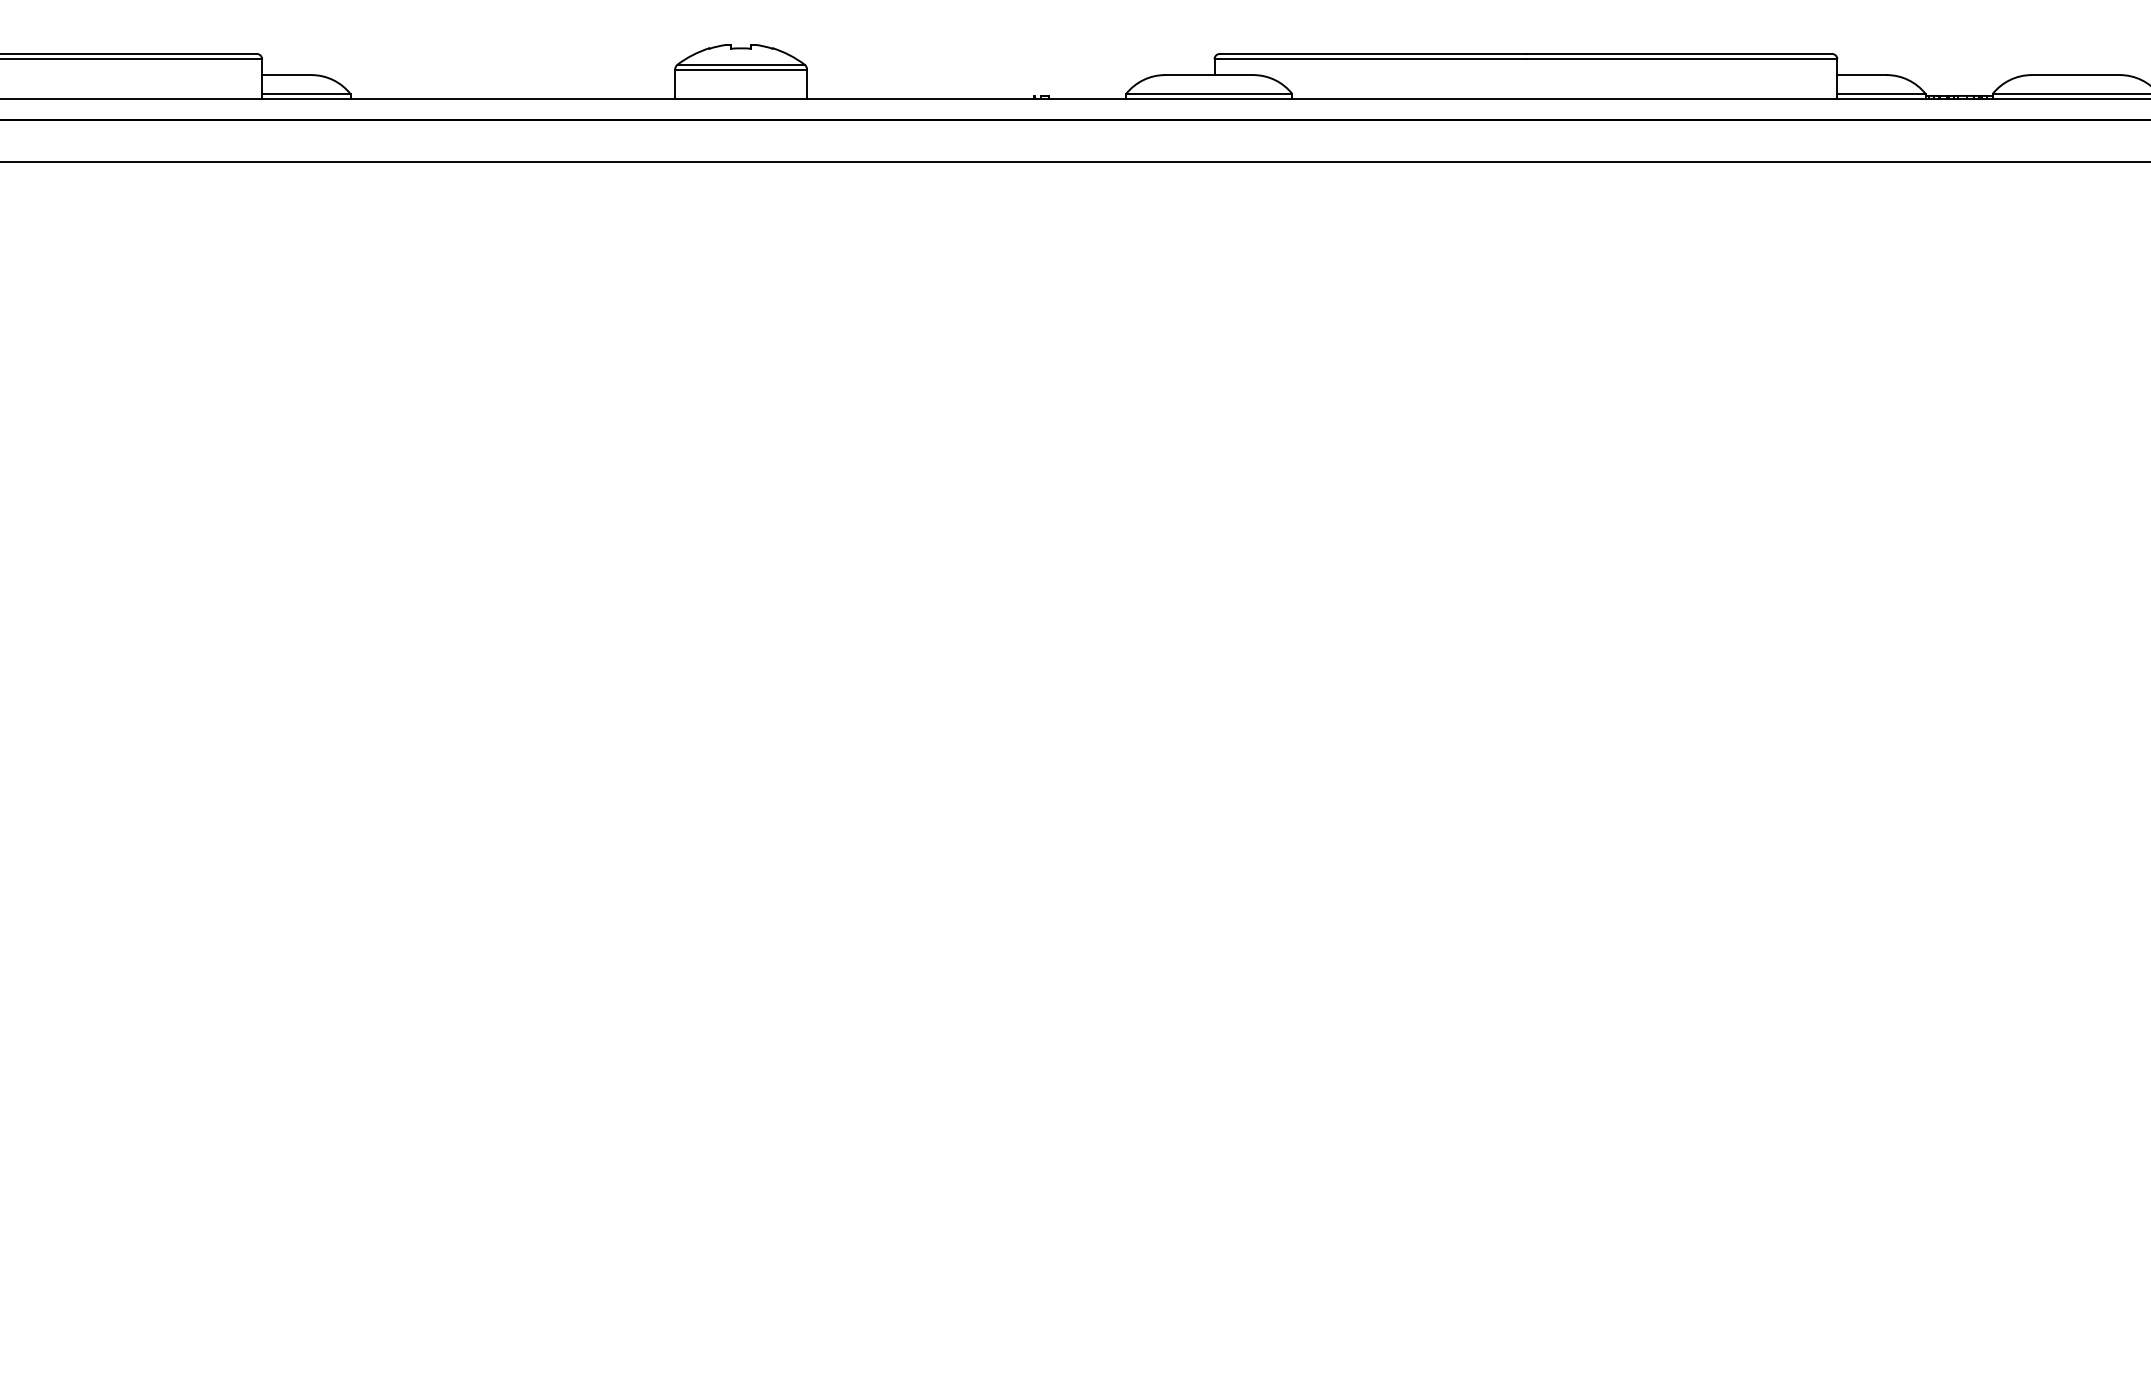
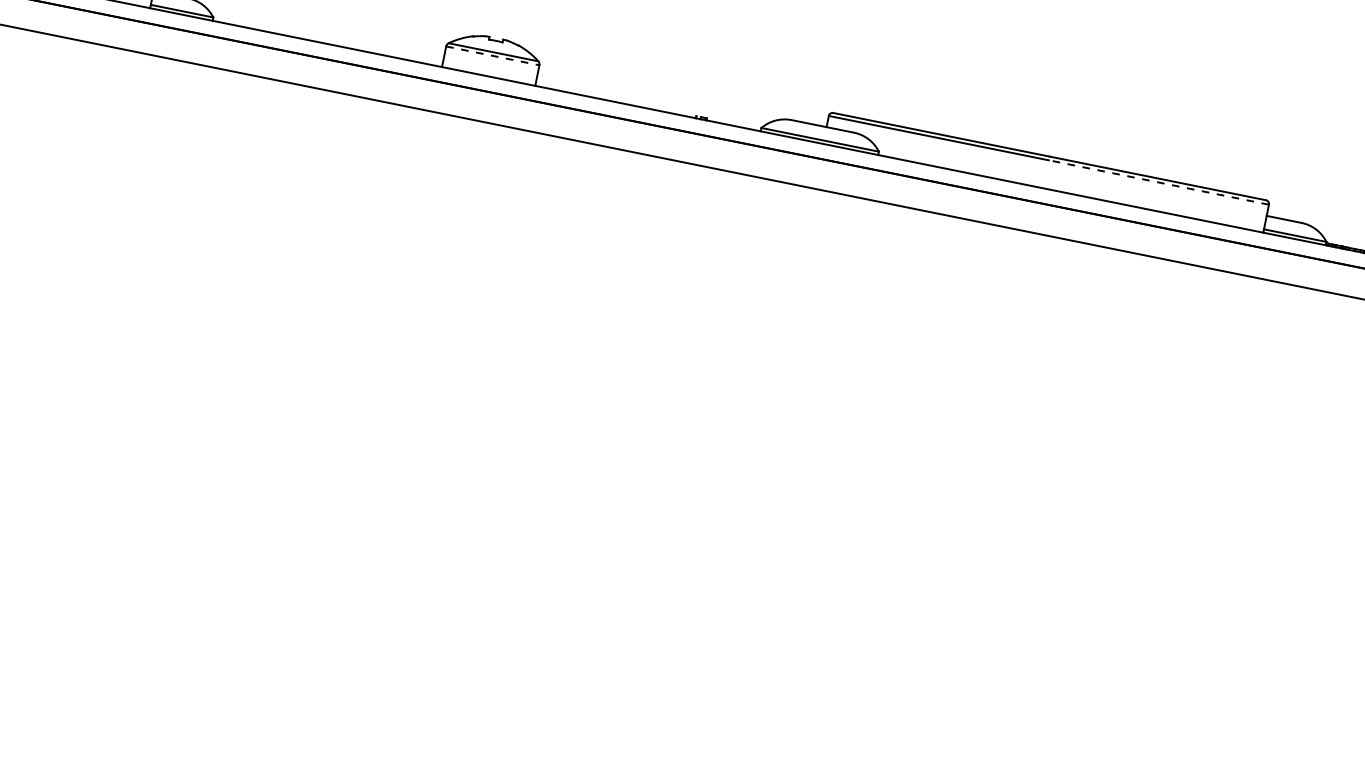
line: (1681, 59) -> (1158, 182), solid -> dashed
line: (741, 69) -> (493, 55), solid -> dashed

